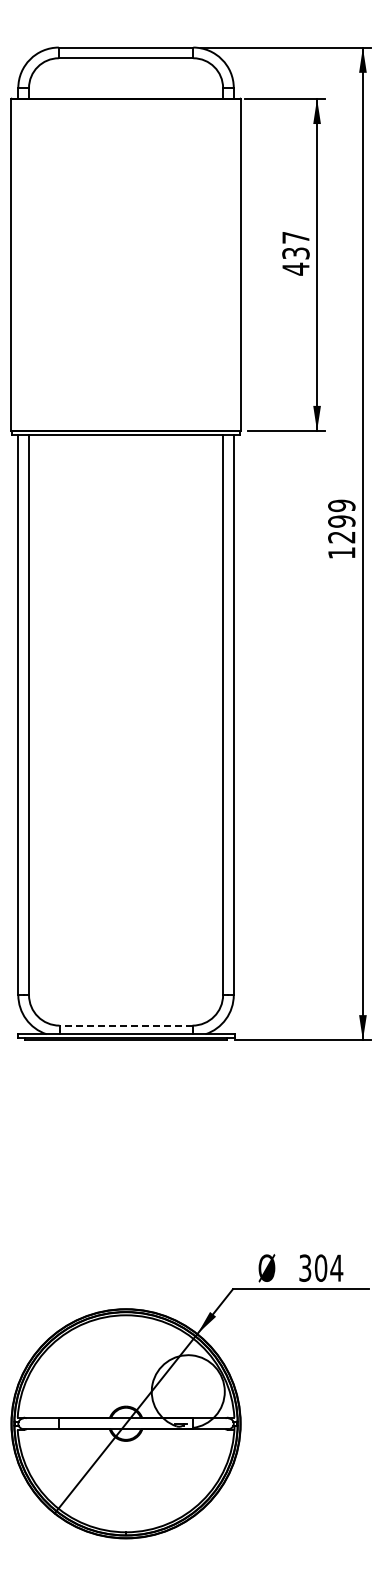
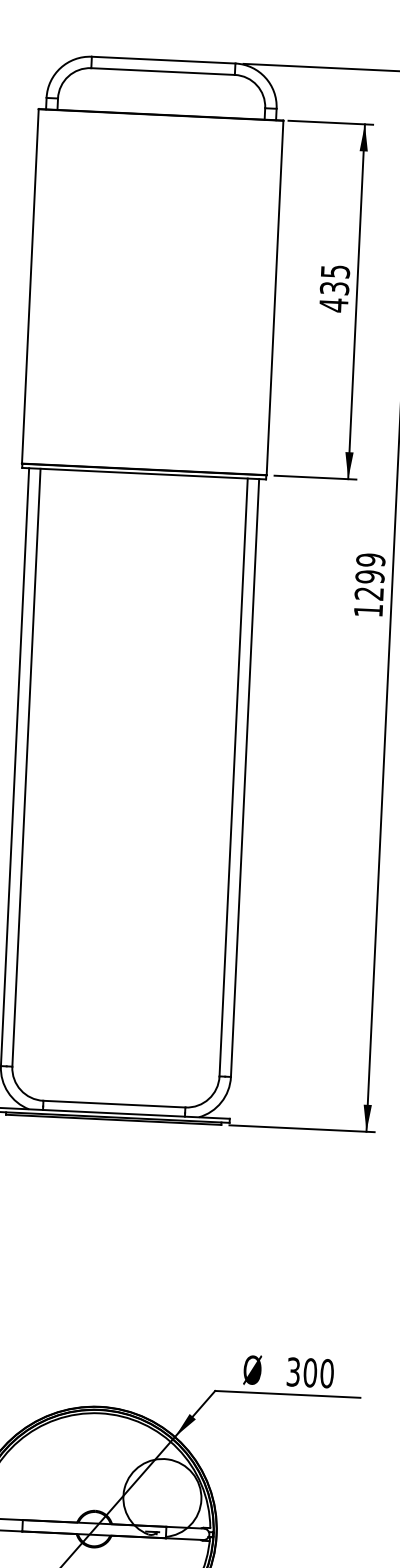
text: (295, 237) -> (334, 271), 437 -> 435
line: (125, 1025) -> (113, 1103), dashed -> solid
text: (336, 1267) -> (326, 1372), 304 -> 300

